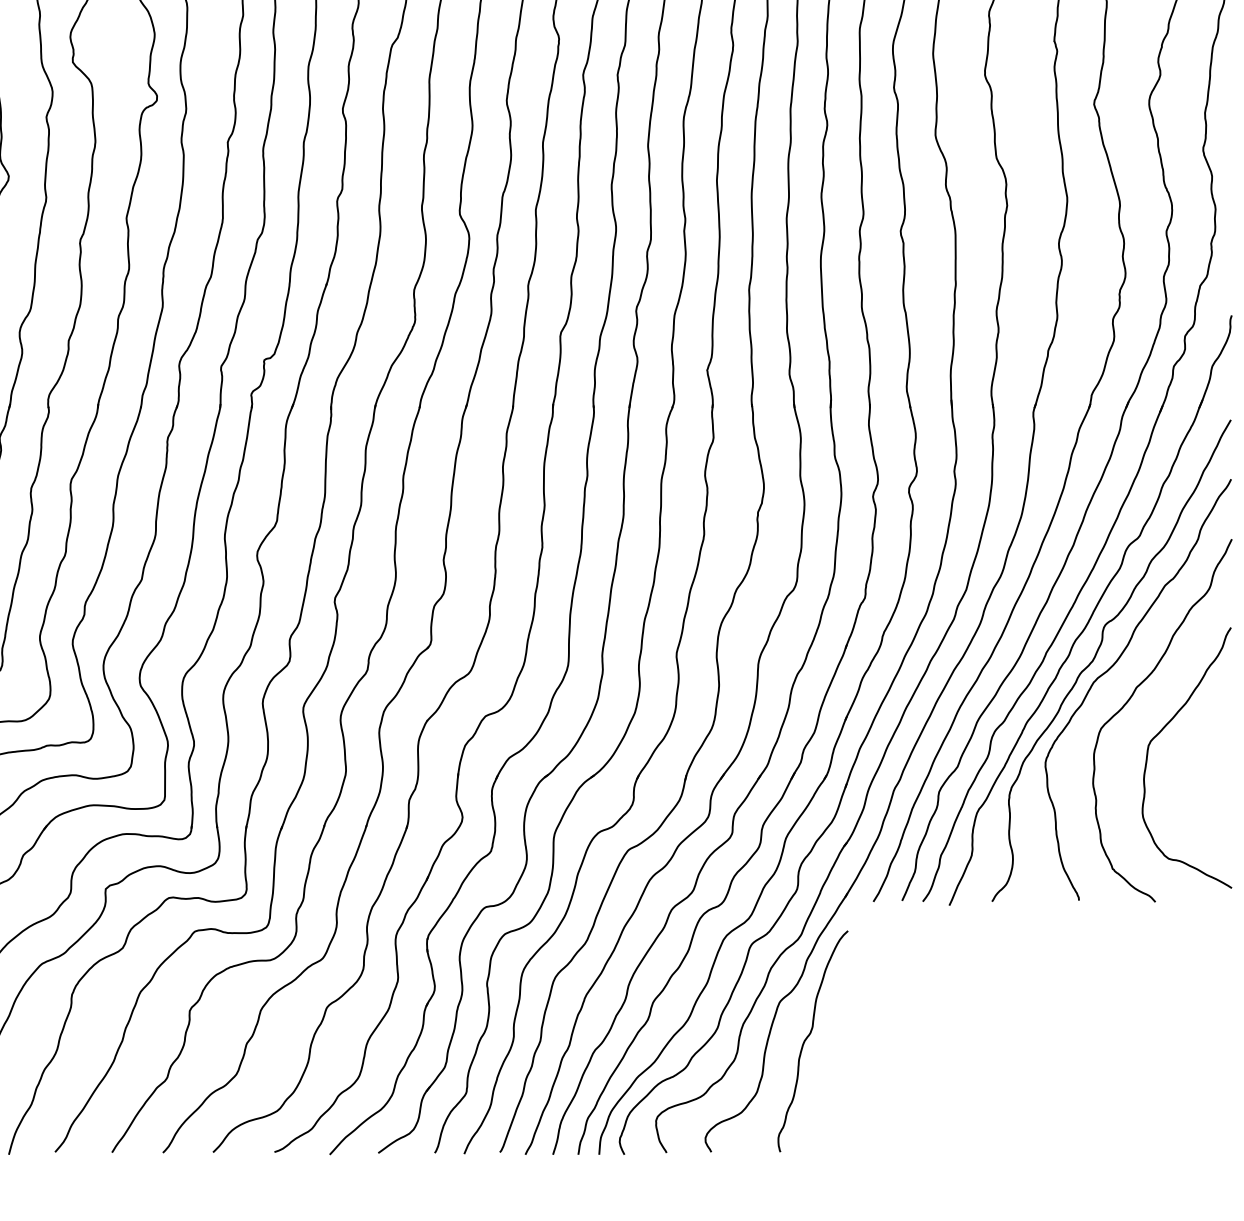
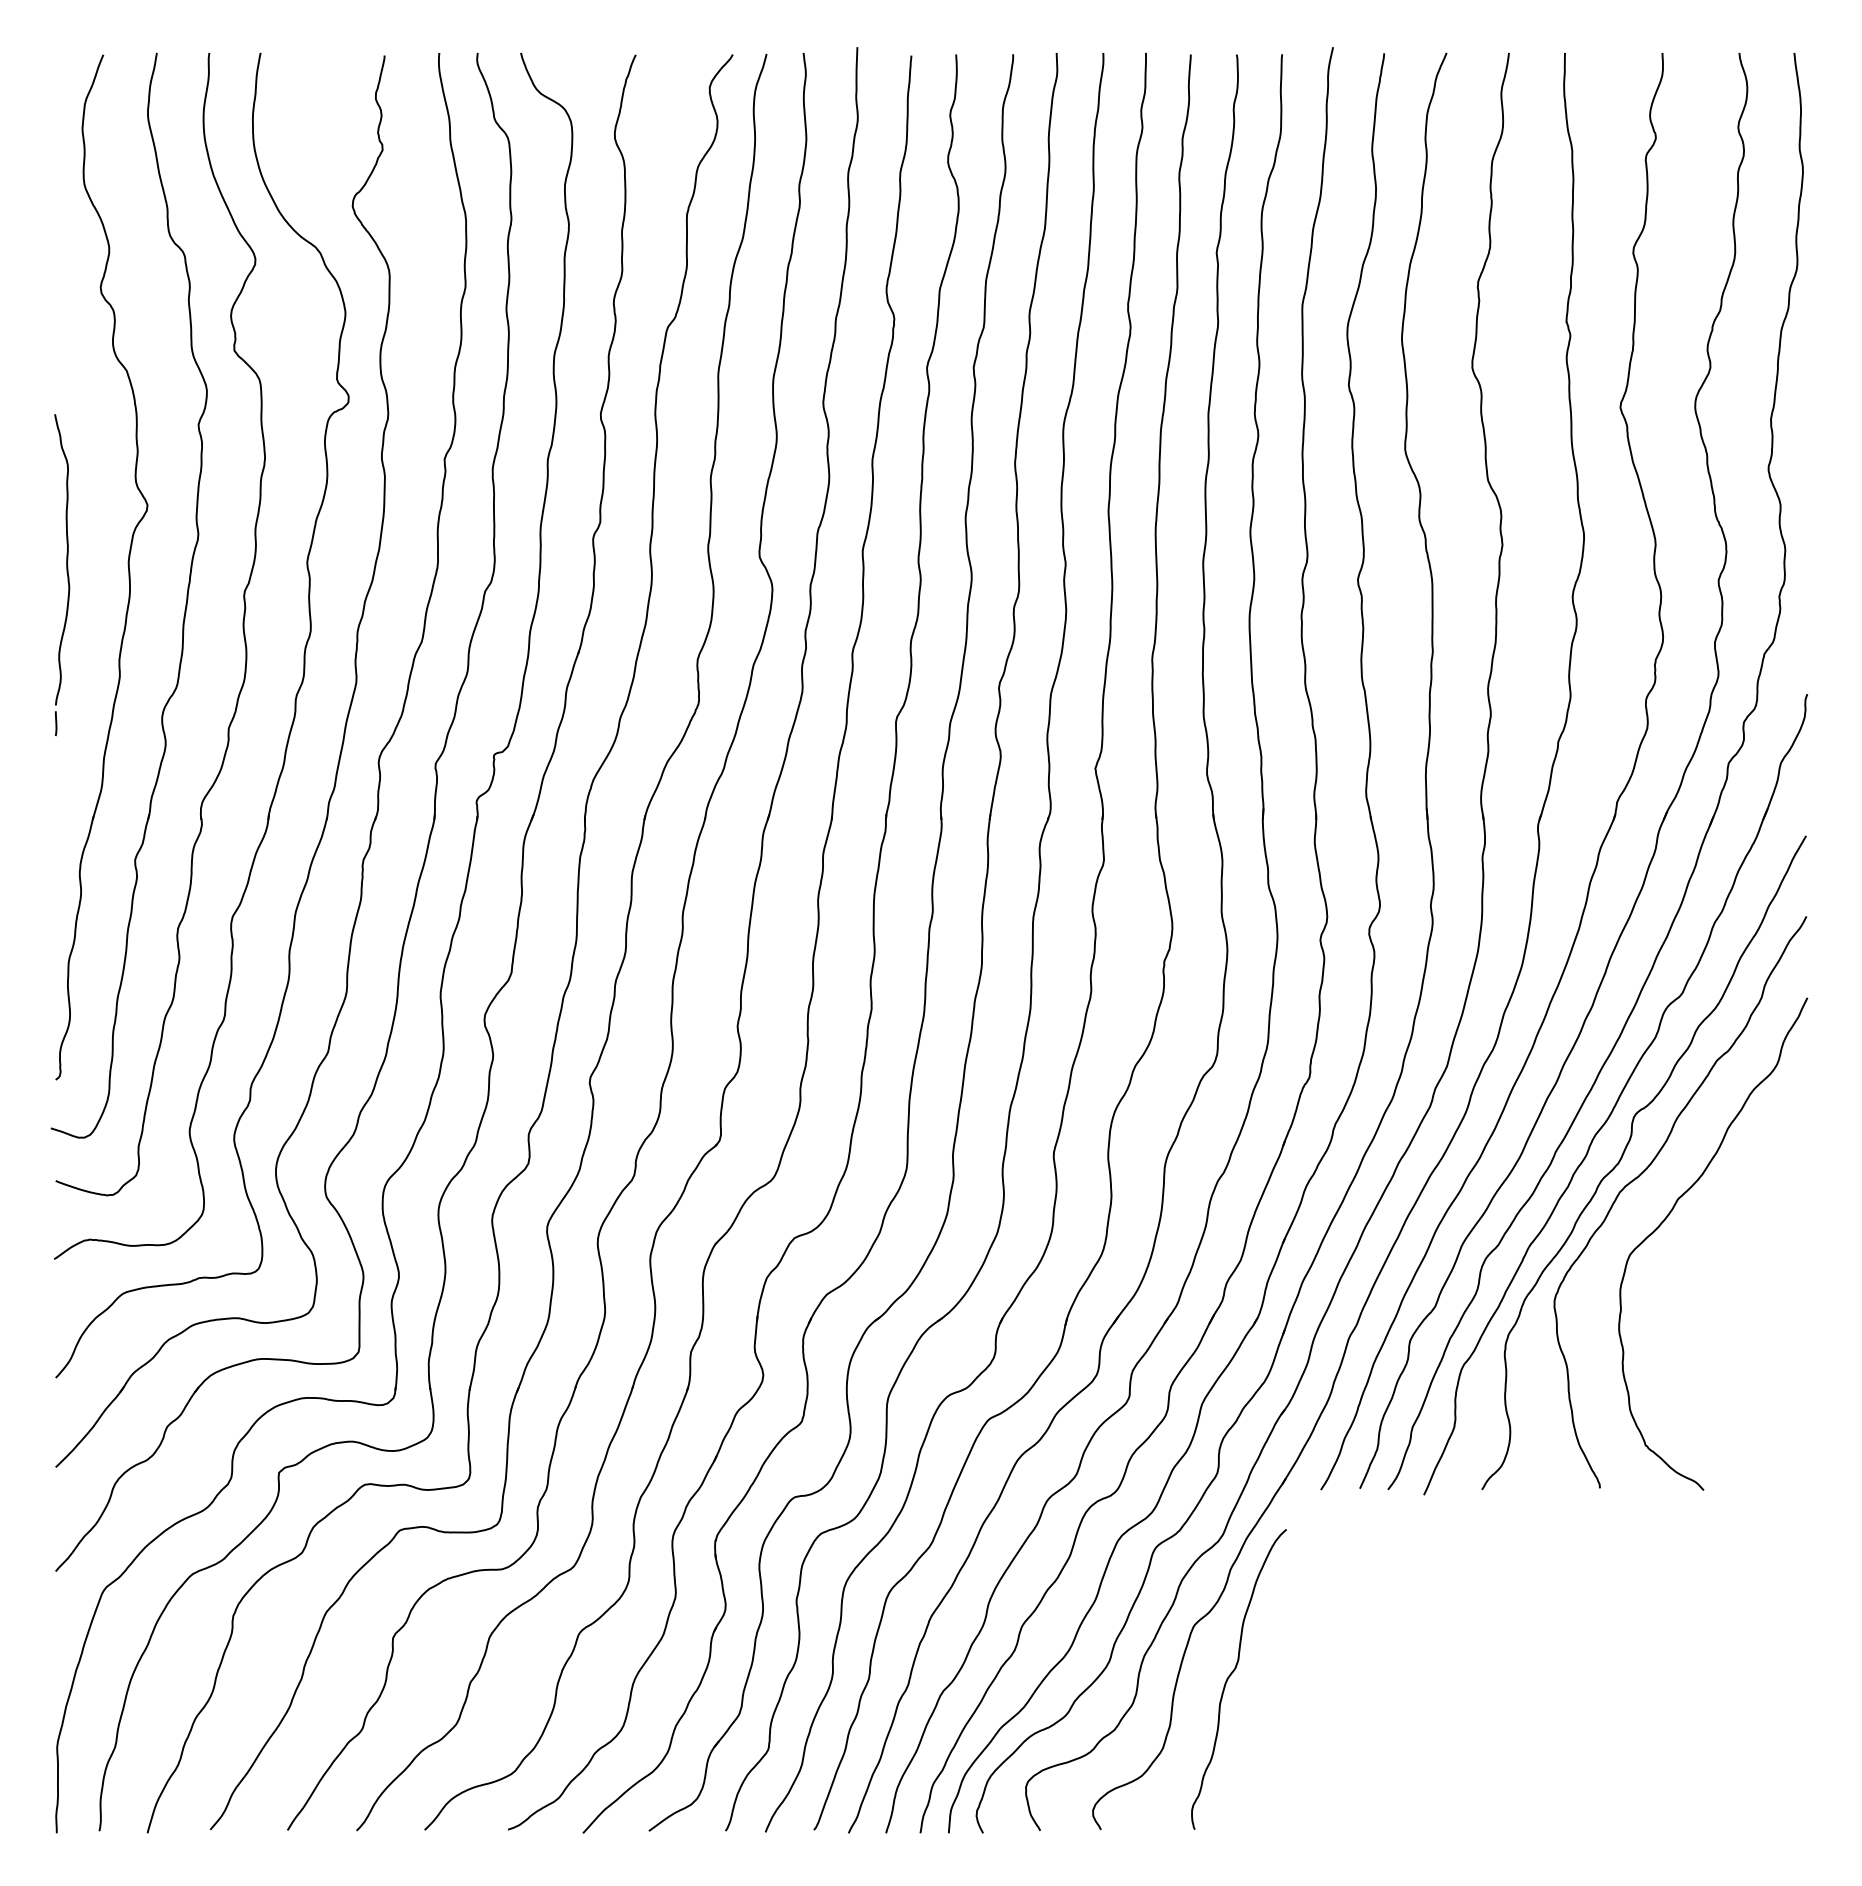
curve: (1161, 732) -> (1711, 1259), removed

